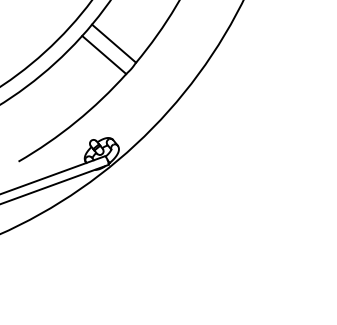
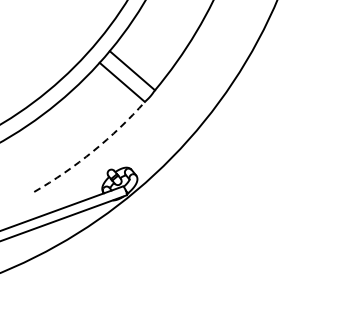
arc: (76, 121) -> (93, 150), solid -> dashed

